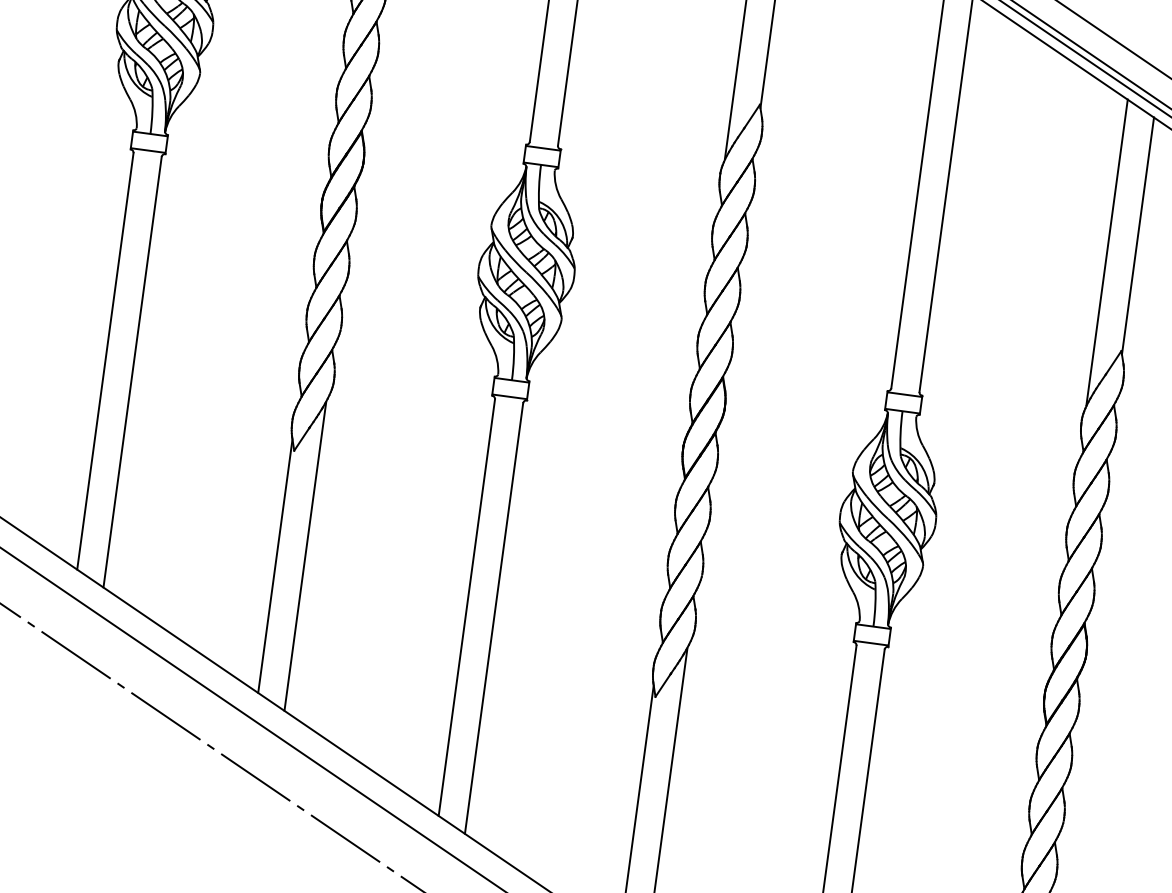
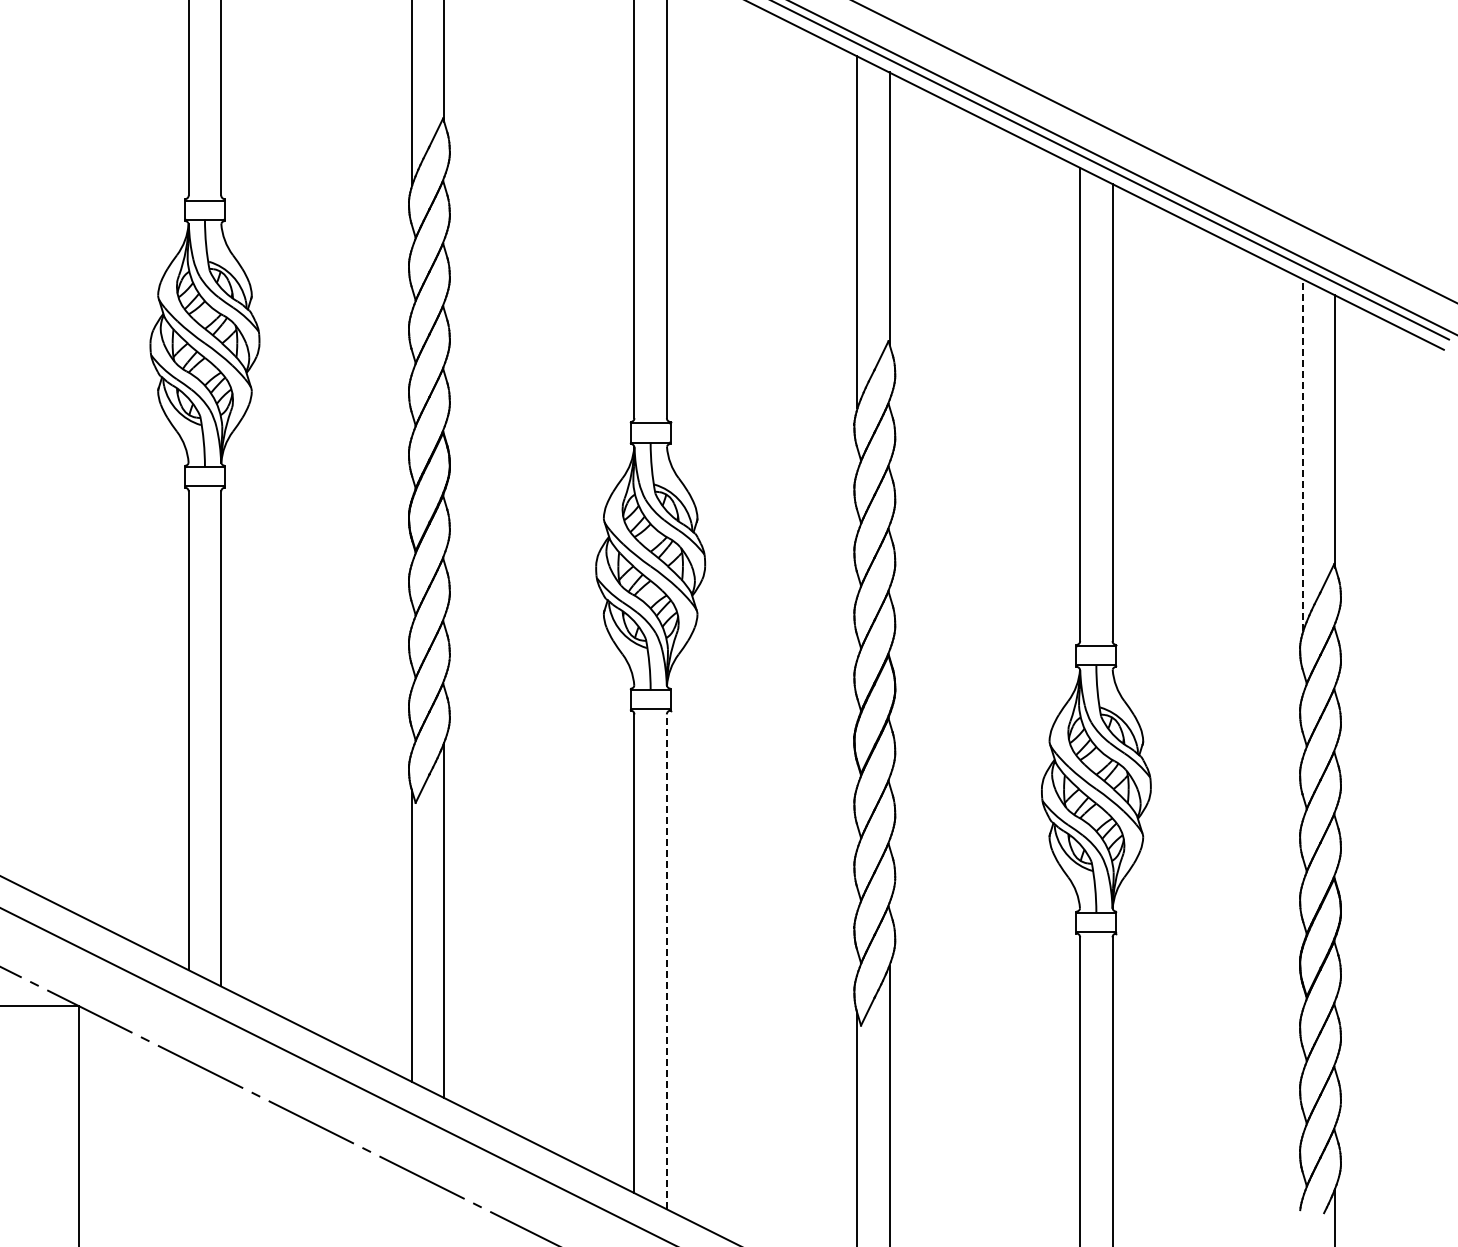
line: (1107, 252) -> (1303, 454), solid -> dashed
line: (493, 618) -> (666, 961), solid -> dashed

